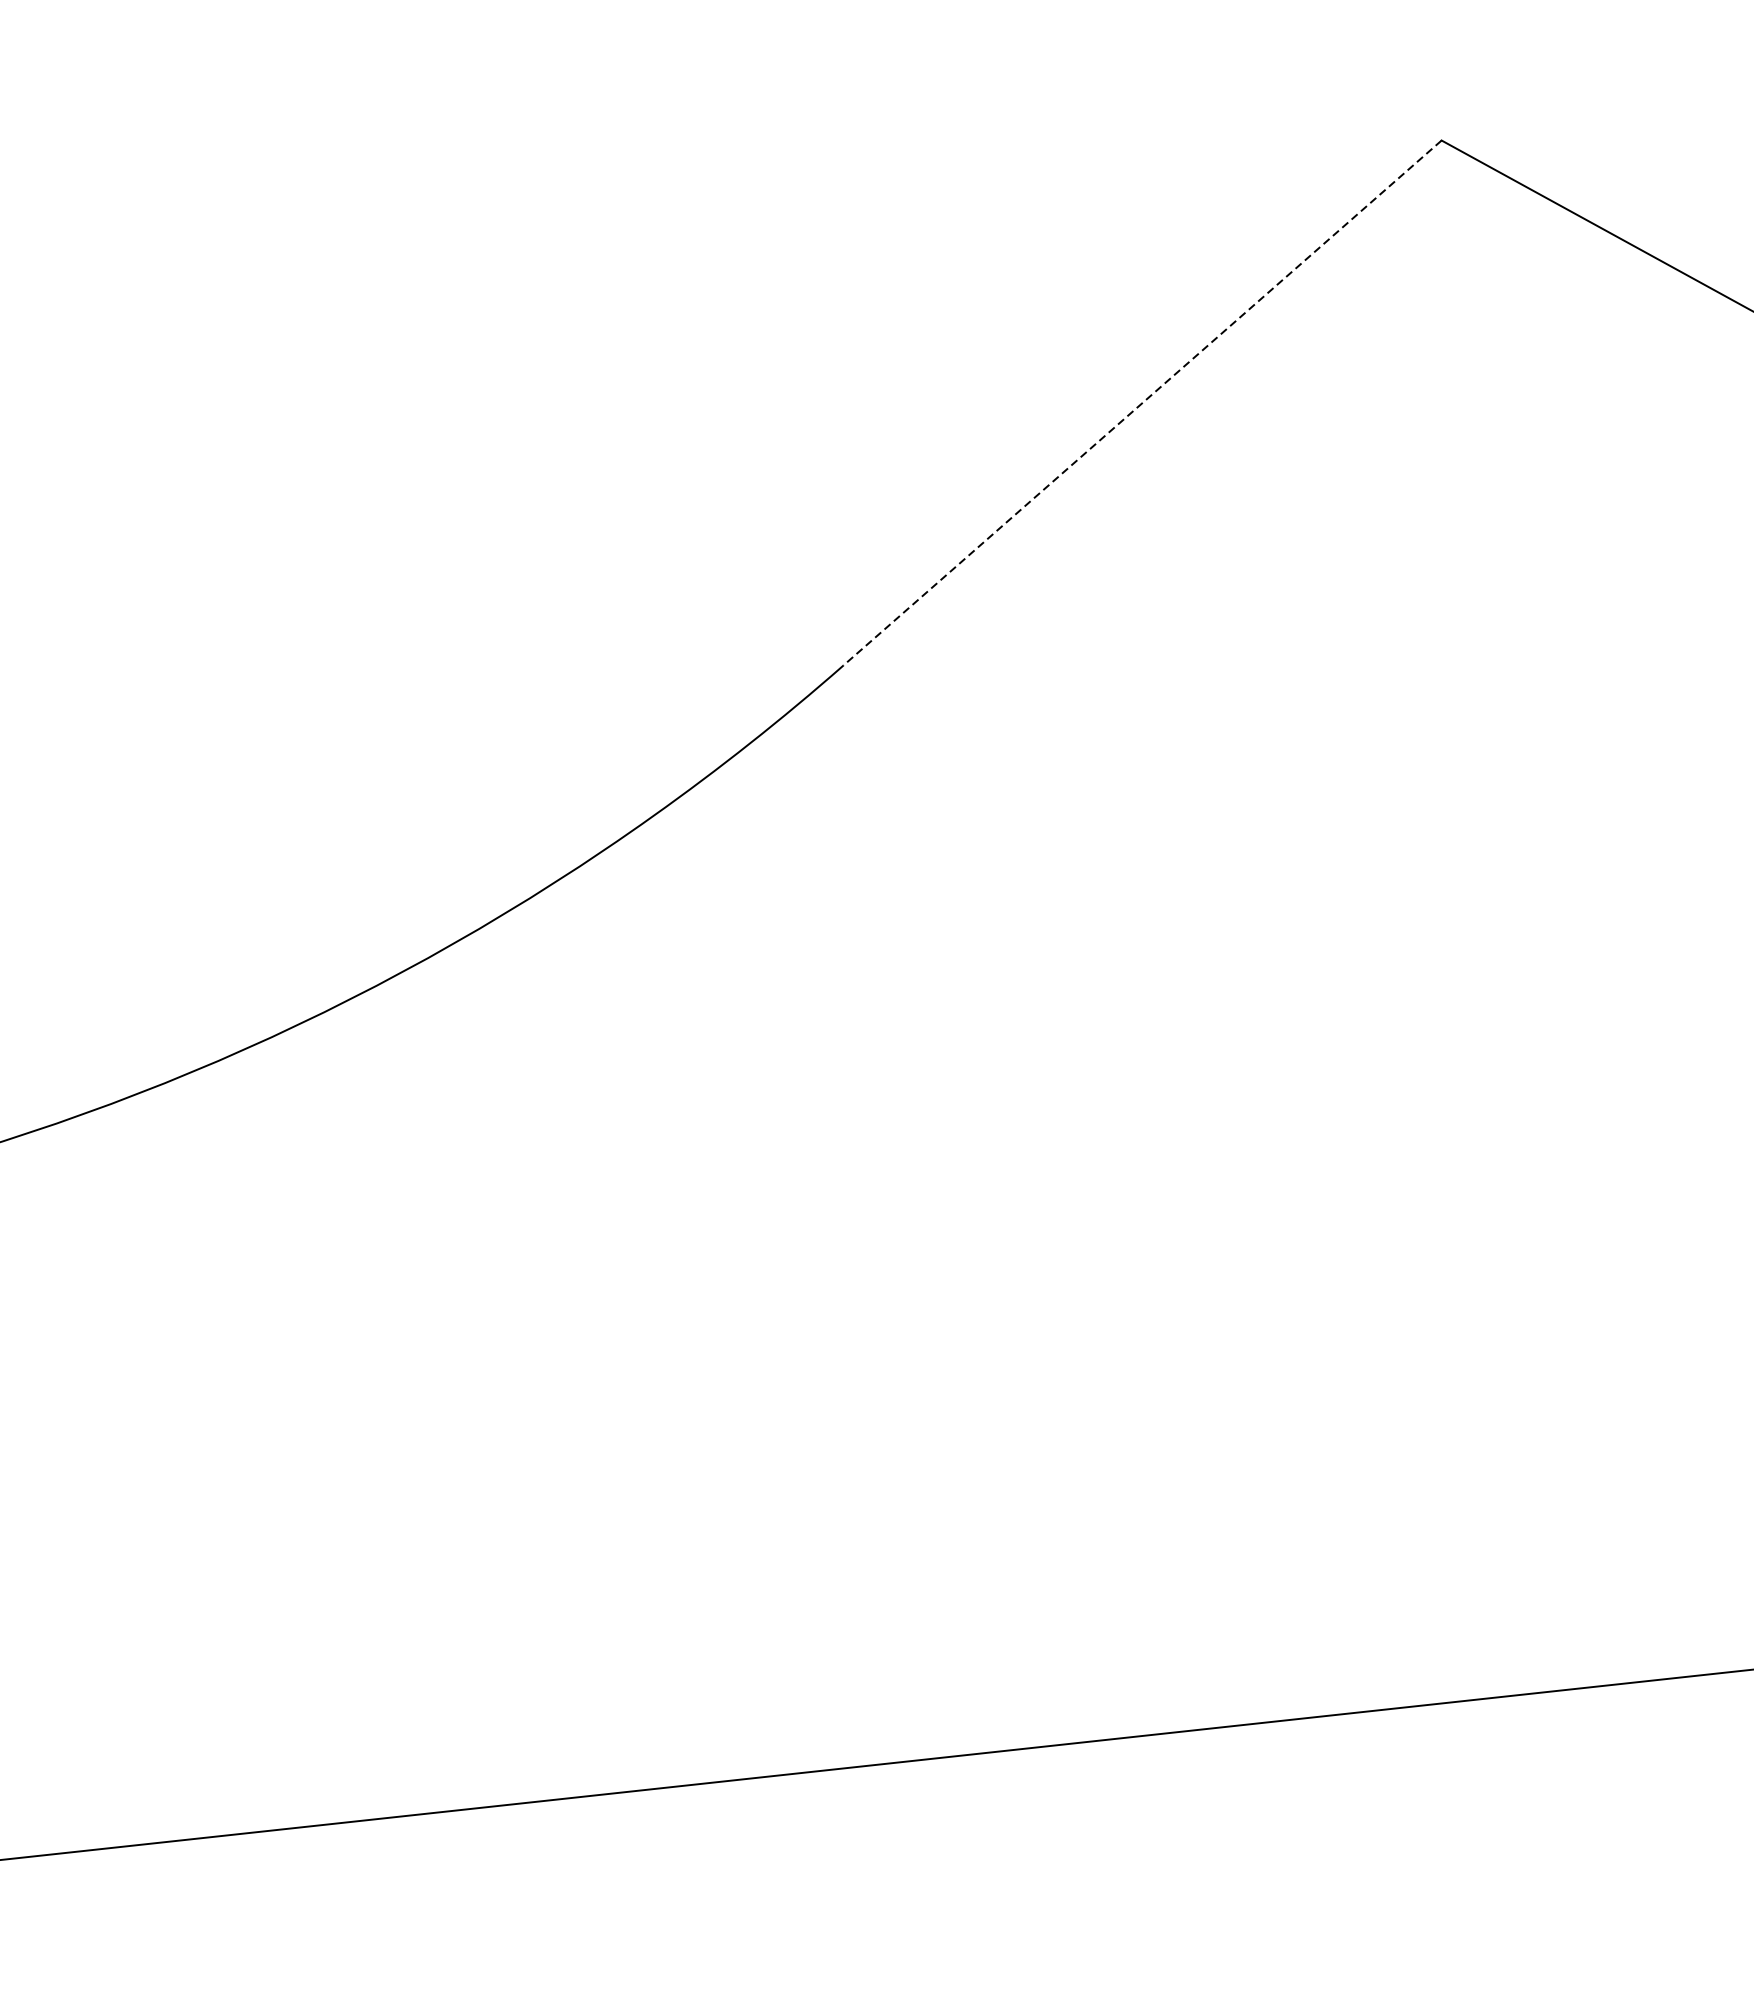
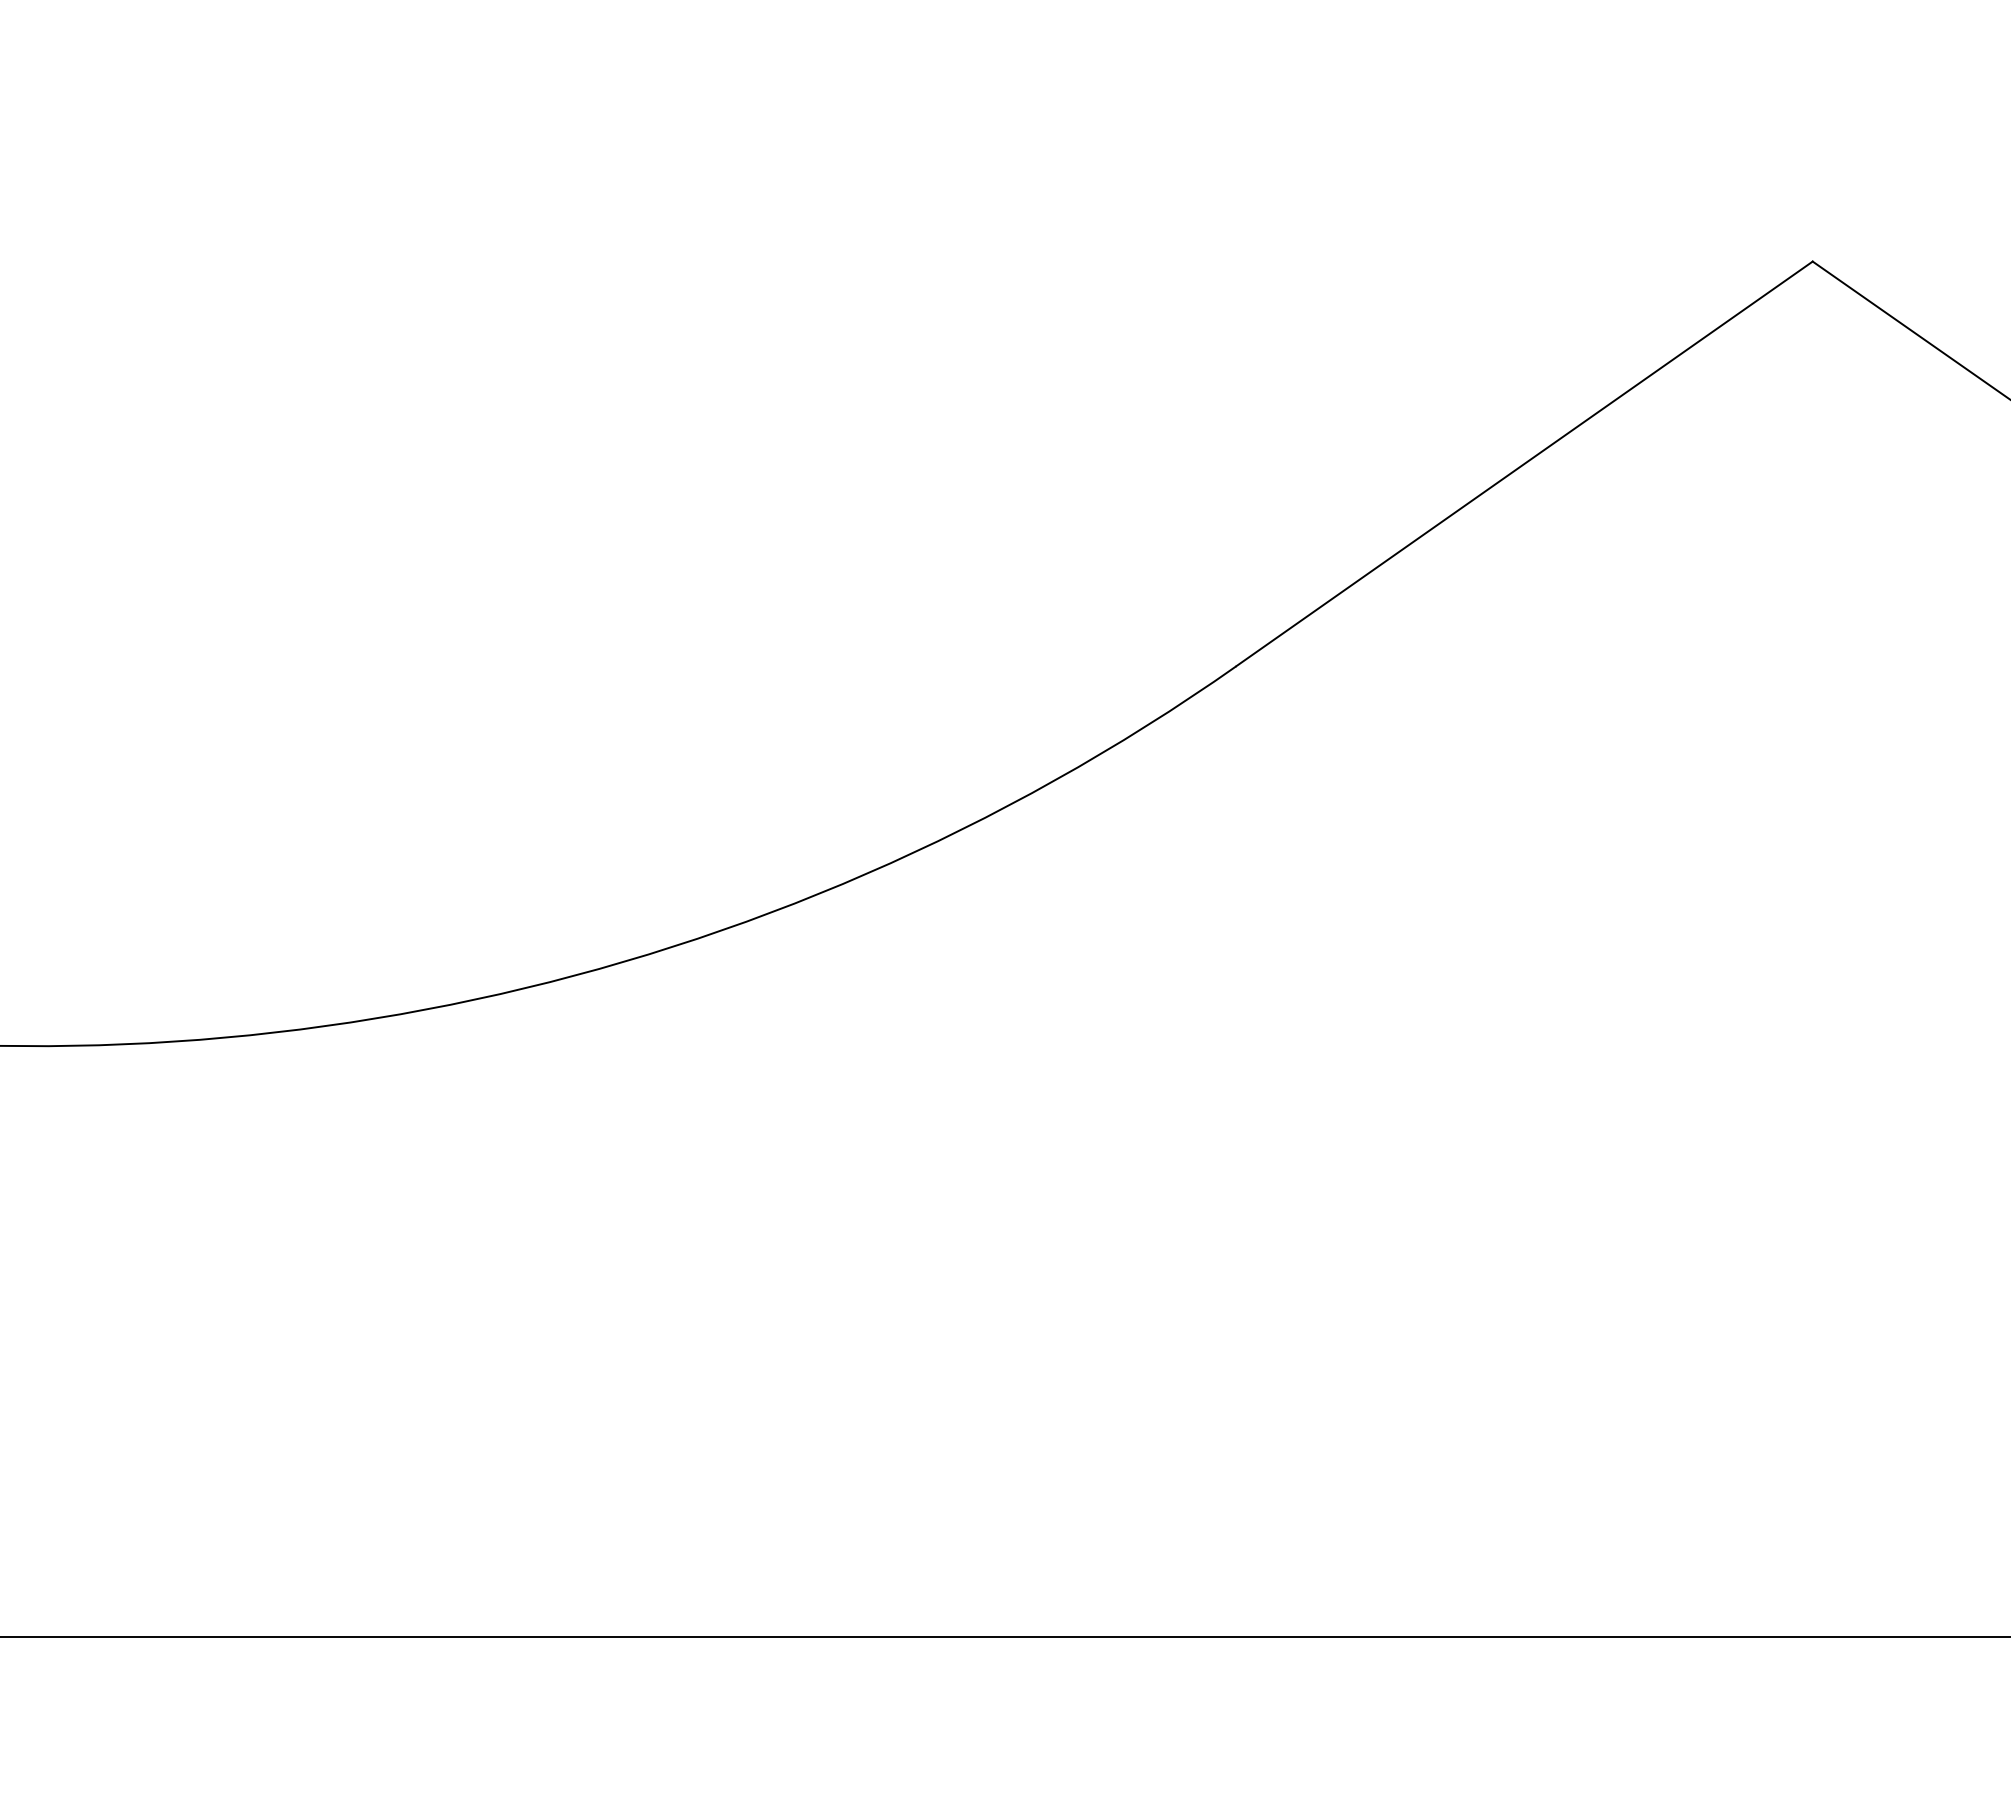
line: (1142, 403) -> (1524, 464), dashed -> solid

